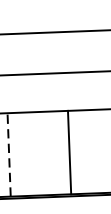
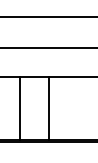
line: (70, 152) -> (49, 108), moved
line: (9, 154) -> (20, 108), dashed -> solid

